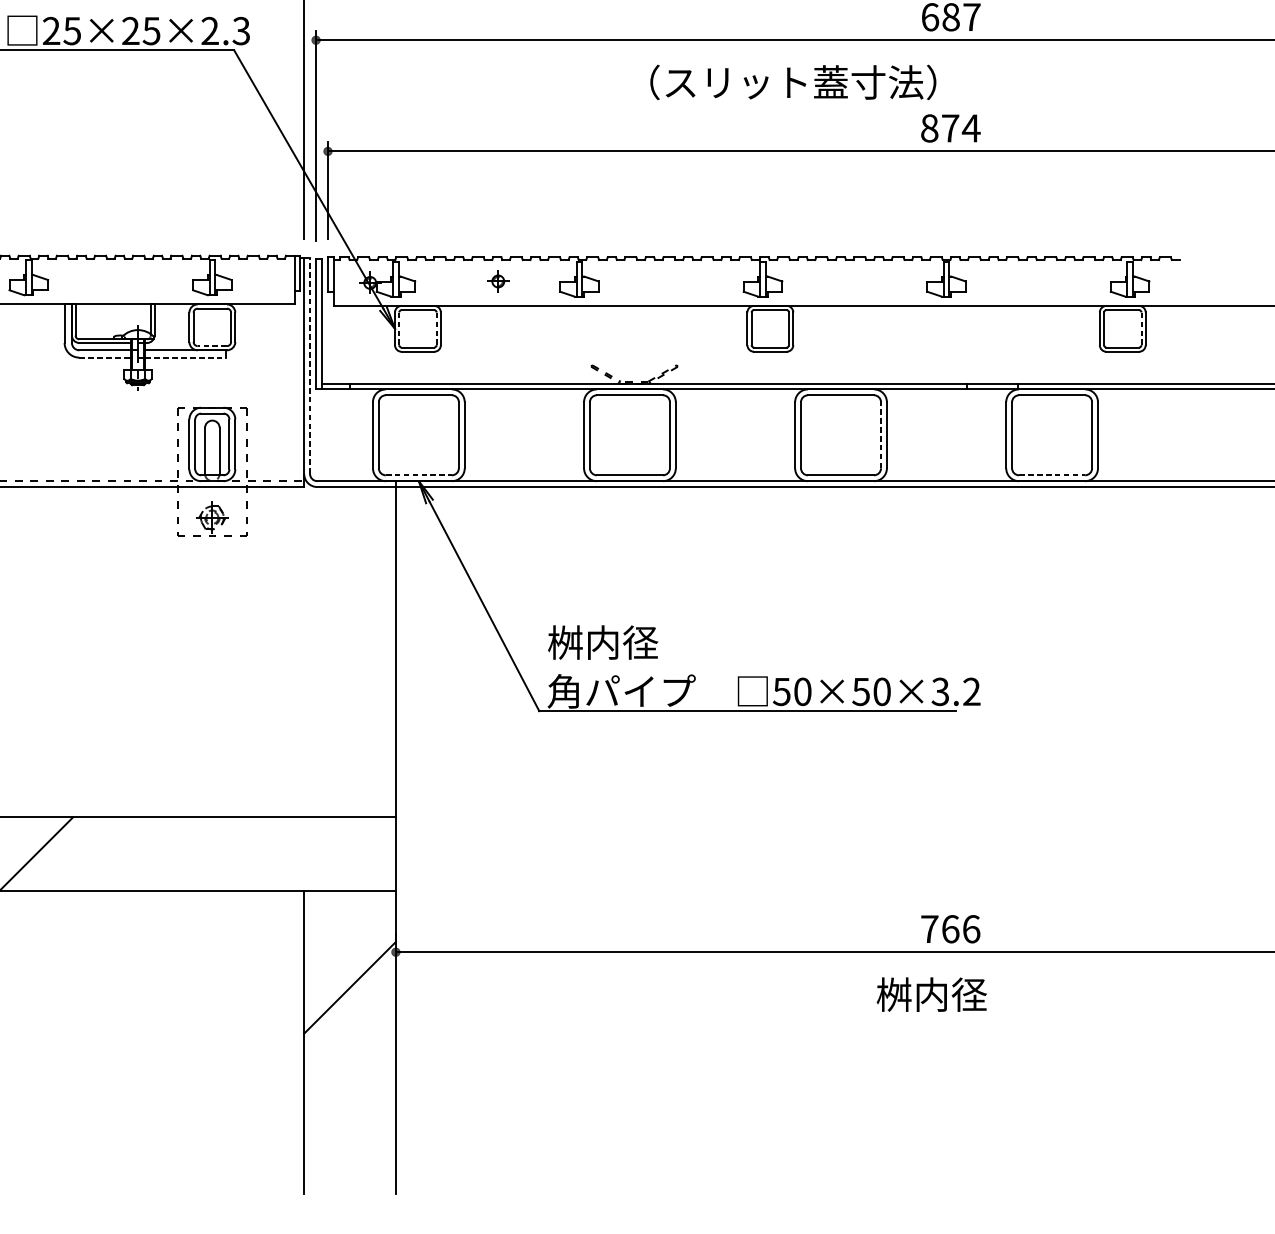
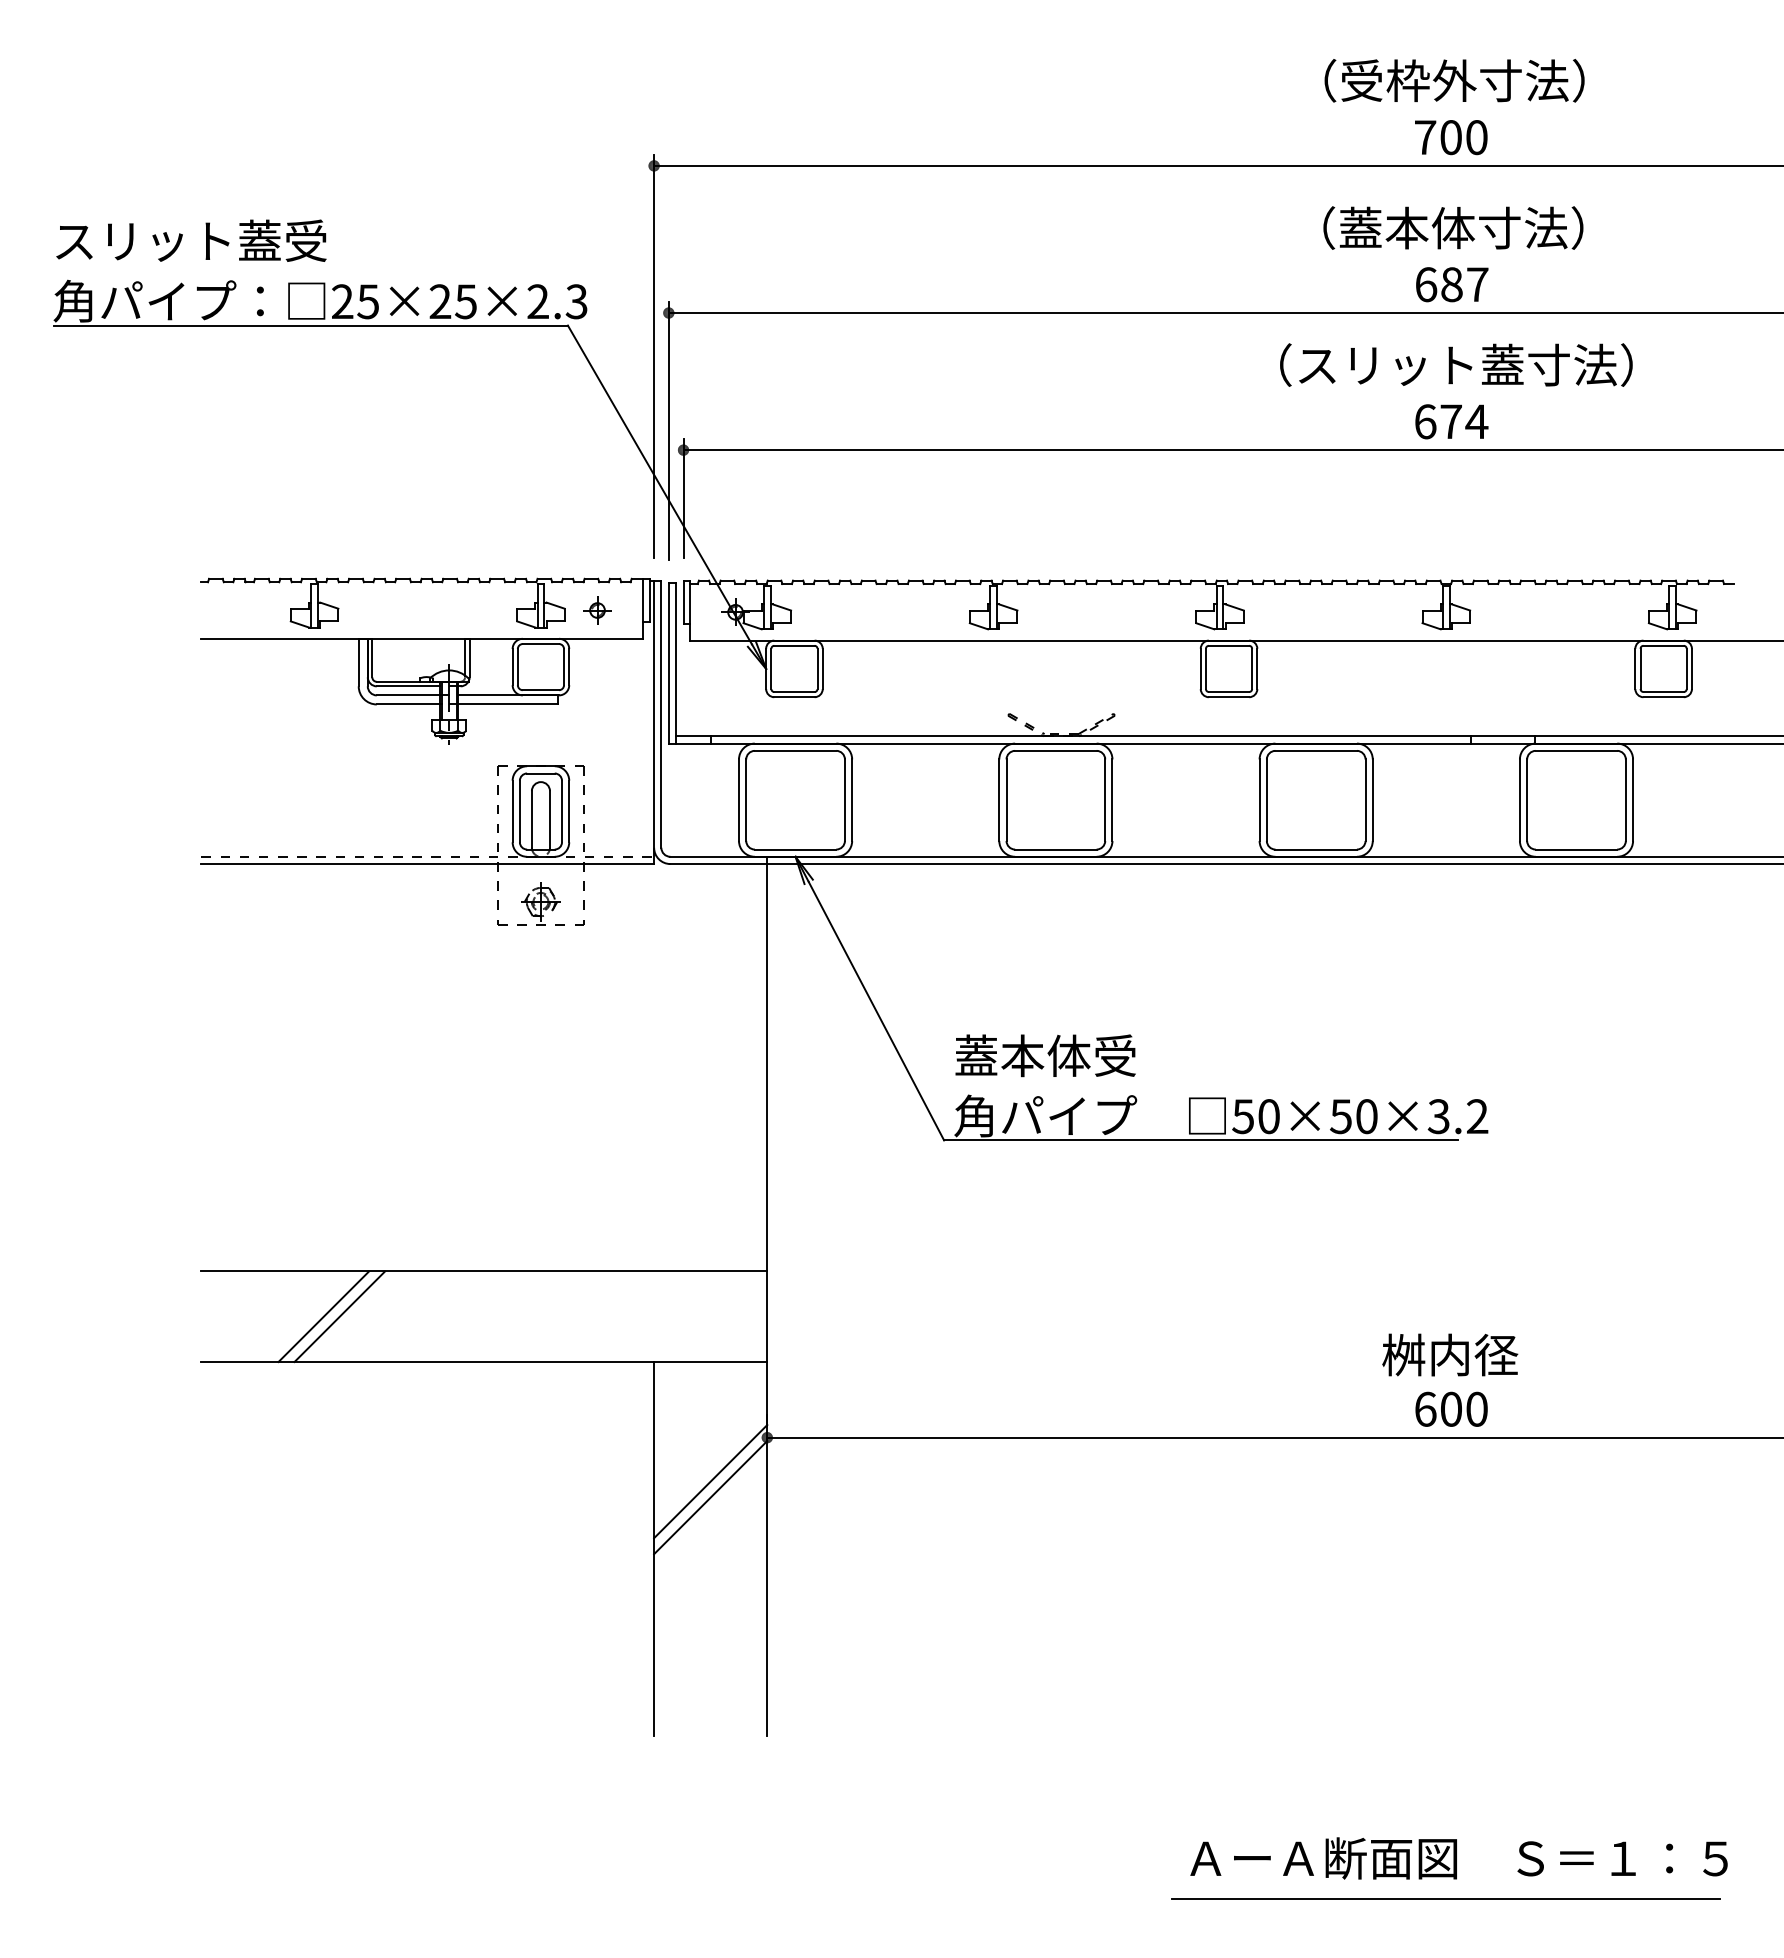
text: (793, 81) -> (1456, 364), moved
text: (929, 128) -> (1425, 421), 874 -> 674
part: (498, 281) -> (597, 610), moved
line: (399, 328) -> (771, 668), dashed -> solid
line: (436, 328) -> (817, 668), dashed -> solid
line: (1141, 328) -> (1686, 668), dashed -> solid
line: (212, 346) -> (540, 690), dashed -> solid
line: (104, 357) -> (408, 704), dashed -> solid
line: (186, 357) -> (508, 704), dashed -> solid
line: (310, 364) -> (661, 713), dashed -> solid
line: (881, 435) -> (1365, 800), dashed -> solid
line: (418, 475) -> (795, 849), dashed -> solid
line: (1052, 475) -> (1576, 849), dashed -> solid
text: (620, 642) -> (1044, 1055), 桝内径 -> 蓋本体受
line: (49, 853) -> (339, 1316), added
text: (950, 928) -> (1451, 1408), 766 -> 600
text: (932, 994) -> (1450, 1354), moved
line: (349, 1000) -> (710, 1497), added

